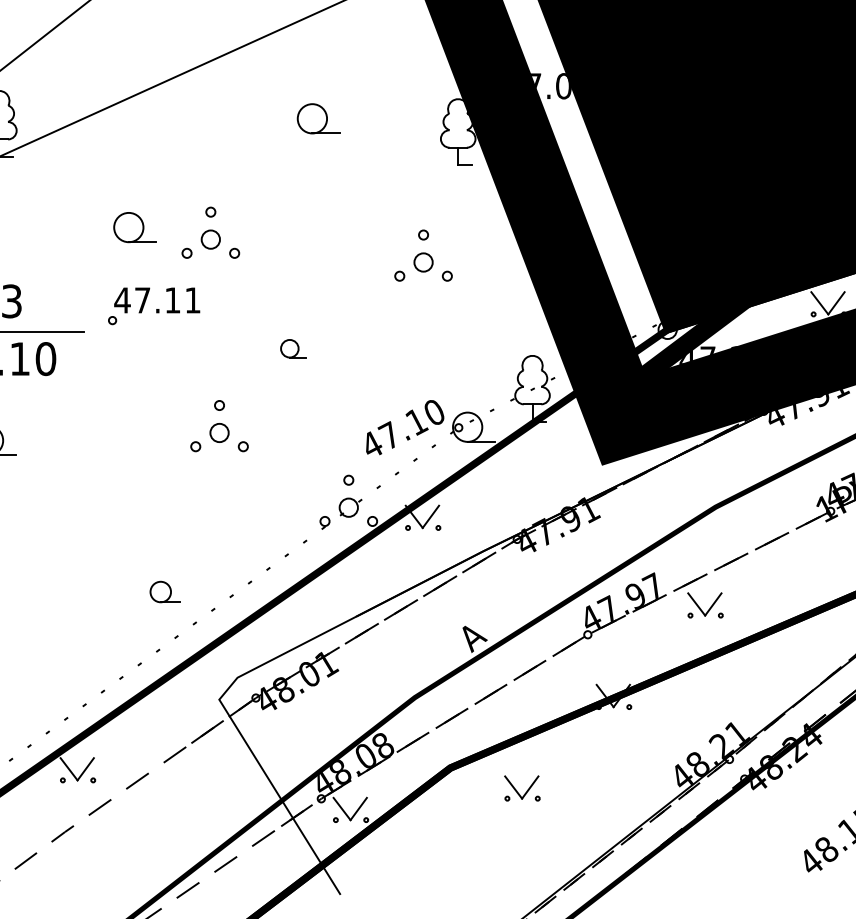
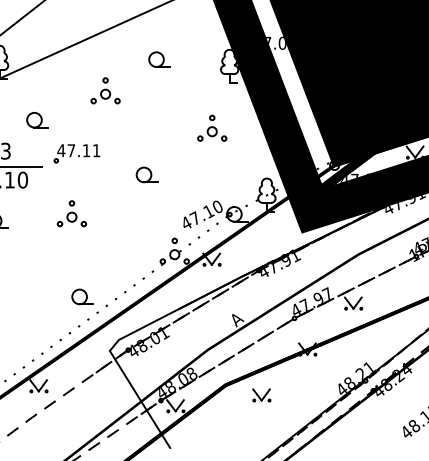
part: (134, 228) -> (37, 120), moved
part: (210, 232) -> (105, 90), moved
part: (292, 347) -> (146, 174), size x1.67
part: (218, 425) -> (71, 213), moved
part: (164, 591) -> (82, 296), size x1.43

